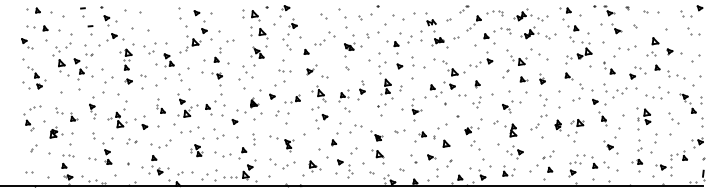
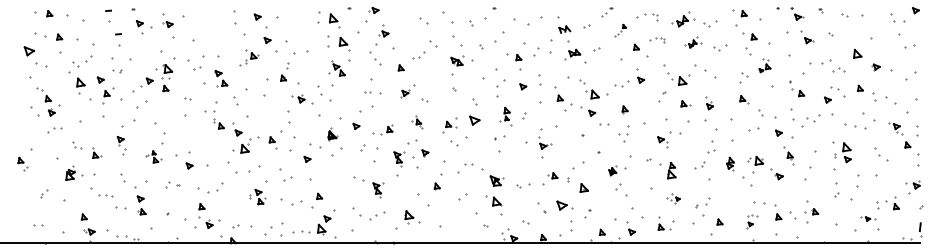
part: (474, 23) -> (620, 30), size x0.6
part: (502, 31) -> (657, 40), size x0.7
part: (689, 31) -> (902, 41), size x1.6
part: (529, 32) -> (693, 42), size x0.7
part: (111, 37) -> (146, 82), moved
part: (230, 40) -> (301, 52), size x1.6
part: (27, 44) -> (35, 57), size x1.6
part: (189, 44) -> (248, 57), size x0.7
part: (584, 50) -> (764, 65), size x0.6
part: (651, 53) -> (838, 69), moved
part: (217, 75) -> (298, 98), moved
part: (127, 81) -> (167, 24), moved
part: (386, 89) -> (505, 116), size x0.7
part: (361, 90) -> (473, 118), size x1.6
part: (435, 90) -> (564, 102), moved
part: (318, 93) -> (416, 122), size x0.6
part: (542, 100) -> (710, 131), size x1.6
part: (160, 105) -> (218, 119), moved
part: (34, 108) -> (54, 130), moved
part: (117, 119) -> (153, 156), size x0.6
part: (305, 121) -> (399, 159), added
part: (29, 125) -> (22, 163), moved
part: (400, 131) -> (523, 185), moved
part: (376, 135) -> (492, 177), size x1.4
part: (254, 139) -> (332, 182), removed
part: (607, 145) -> (776, 174), moved
part: (514, 151) -> (673, 198), size x0.6
part: (547, 154) -> (702, 202), moved
part: (68, 155) -> (105, 195), moved
part: (431, 157) -> (564, 205), size x1.6
part: (637, 161) -> (811, 211), moved
part: (663, 167) -> (868, 218), size x0.7
part: (345, 168) -> (451, 220), removed
part: (575, 169) -> (752, 221), size x0.7

